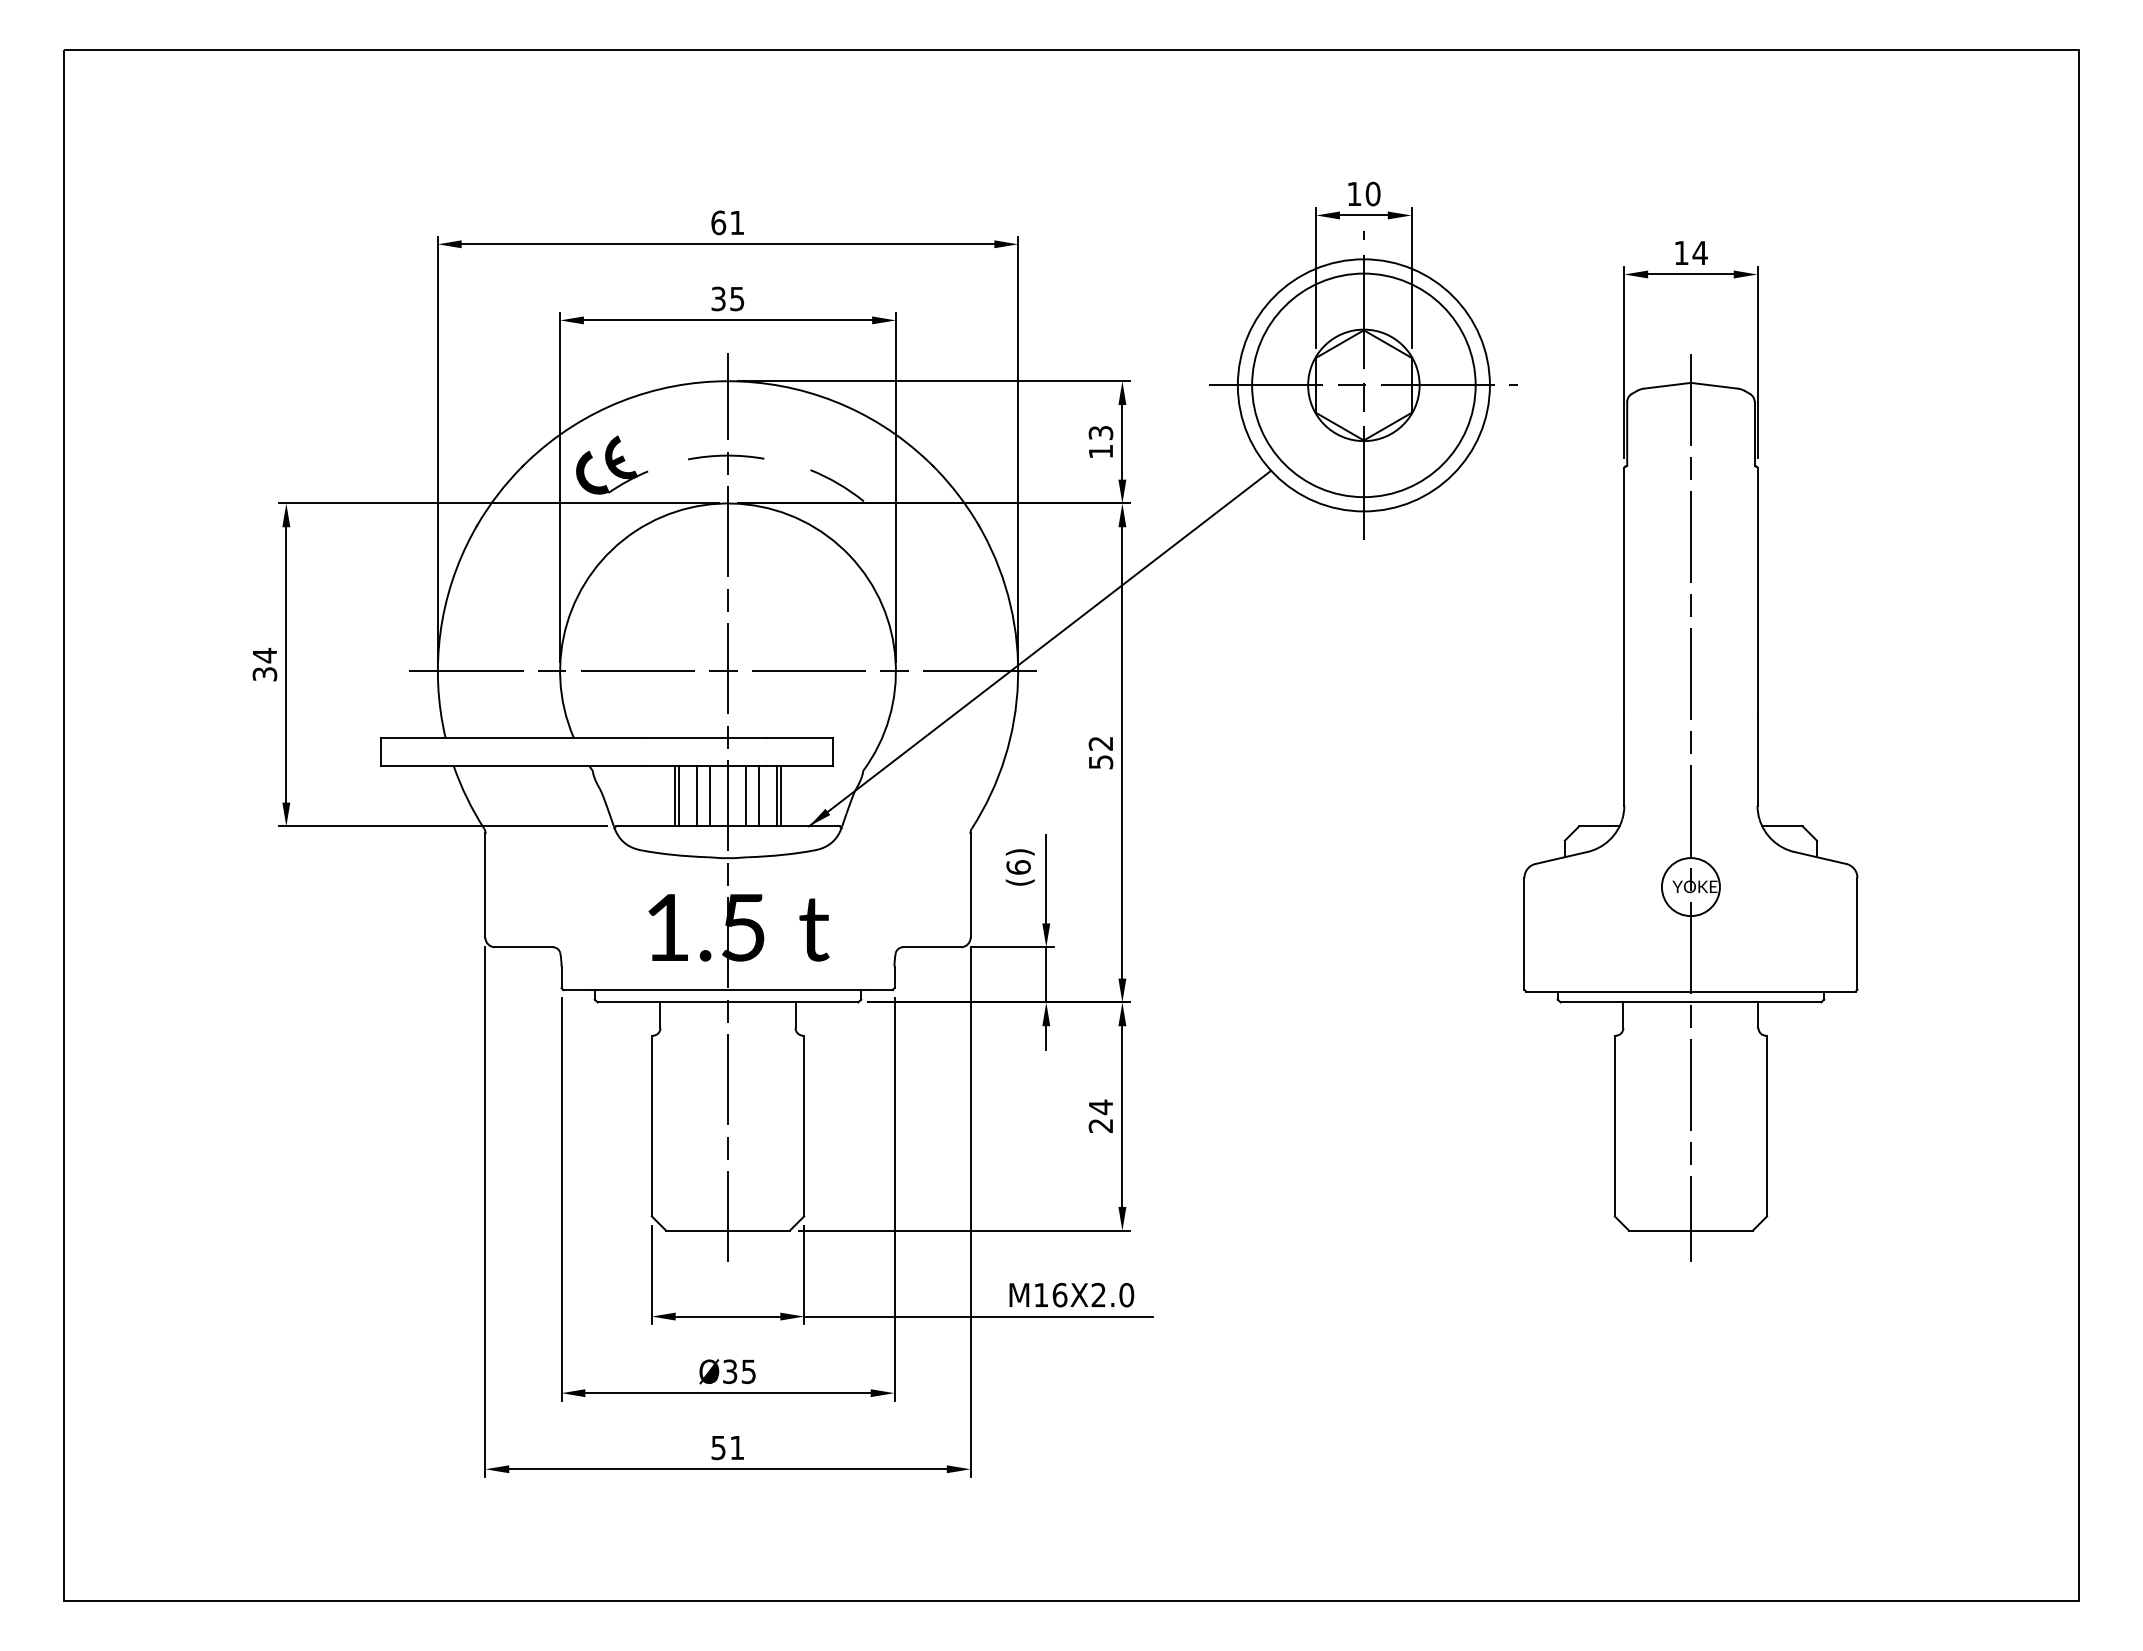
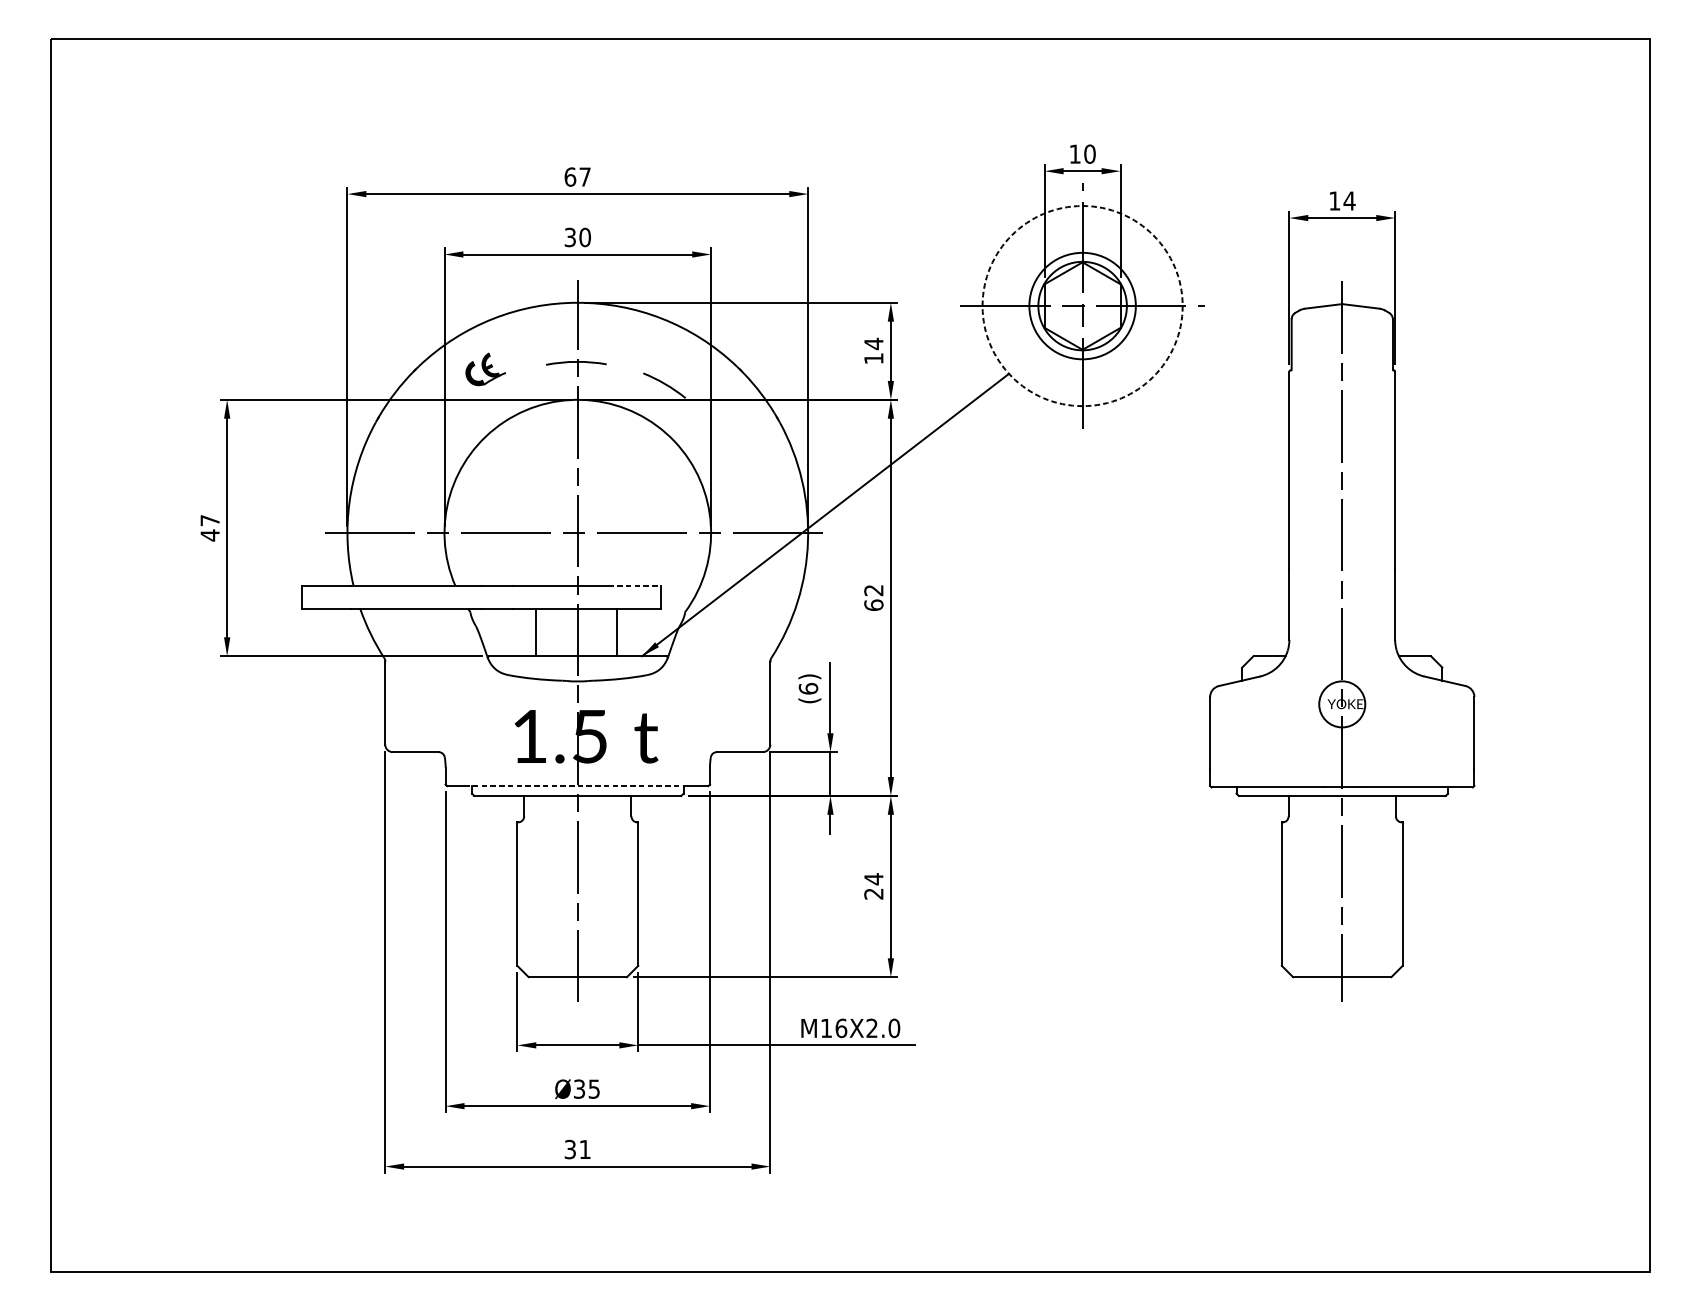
text: (737, 222) -> (585, 176), 61 -> 67
text: (737, 298) -> (585, 237), 35 -> 30
circle: (1363, 385) -> (1082, 306), size x0.6
circle: (1363, 385) -> (1082, 306), solid -> dashed
text: (1100, 432) -> (873, 343), 13 -> 14
part: (612, 464) -> (486, 368), size x0.7
text: (264, 665) -> (209, 528), 34 -> 47
line: (800, 737) -> (635, 585), solid -> dashed
text: (1100, 761) -> (873, 604), 52 -> 62
line: (679, 796) -> (539, 632), removed
line: (696, 796) -> (552, 632), removed
line: (710, 796) -> (563, 632), removed
line: (745, 796) -> (591, 632), removed
line: (759, 796) -> (602, 632), removed
line: (780, 796) -> (619, 632), removed
line: (728, 990) -> (578, 786), solid -> dashed
text: (718, 1447) -> (570, 1149), 51 -> 31

